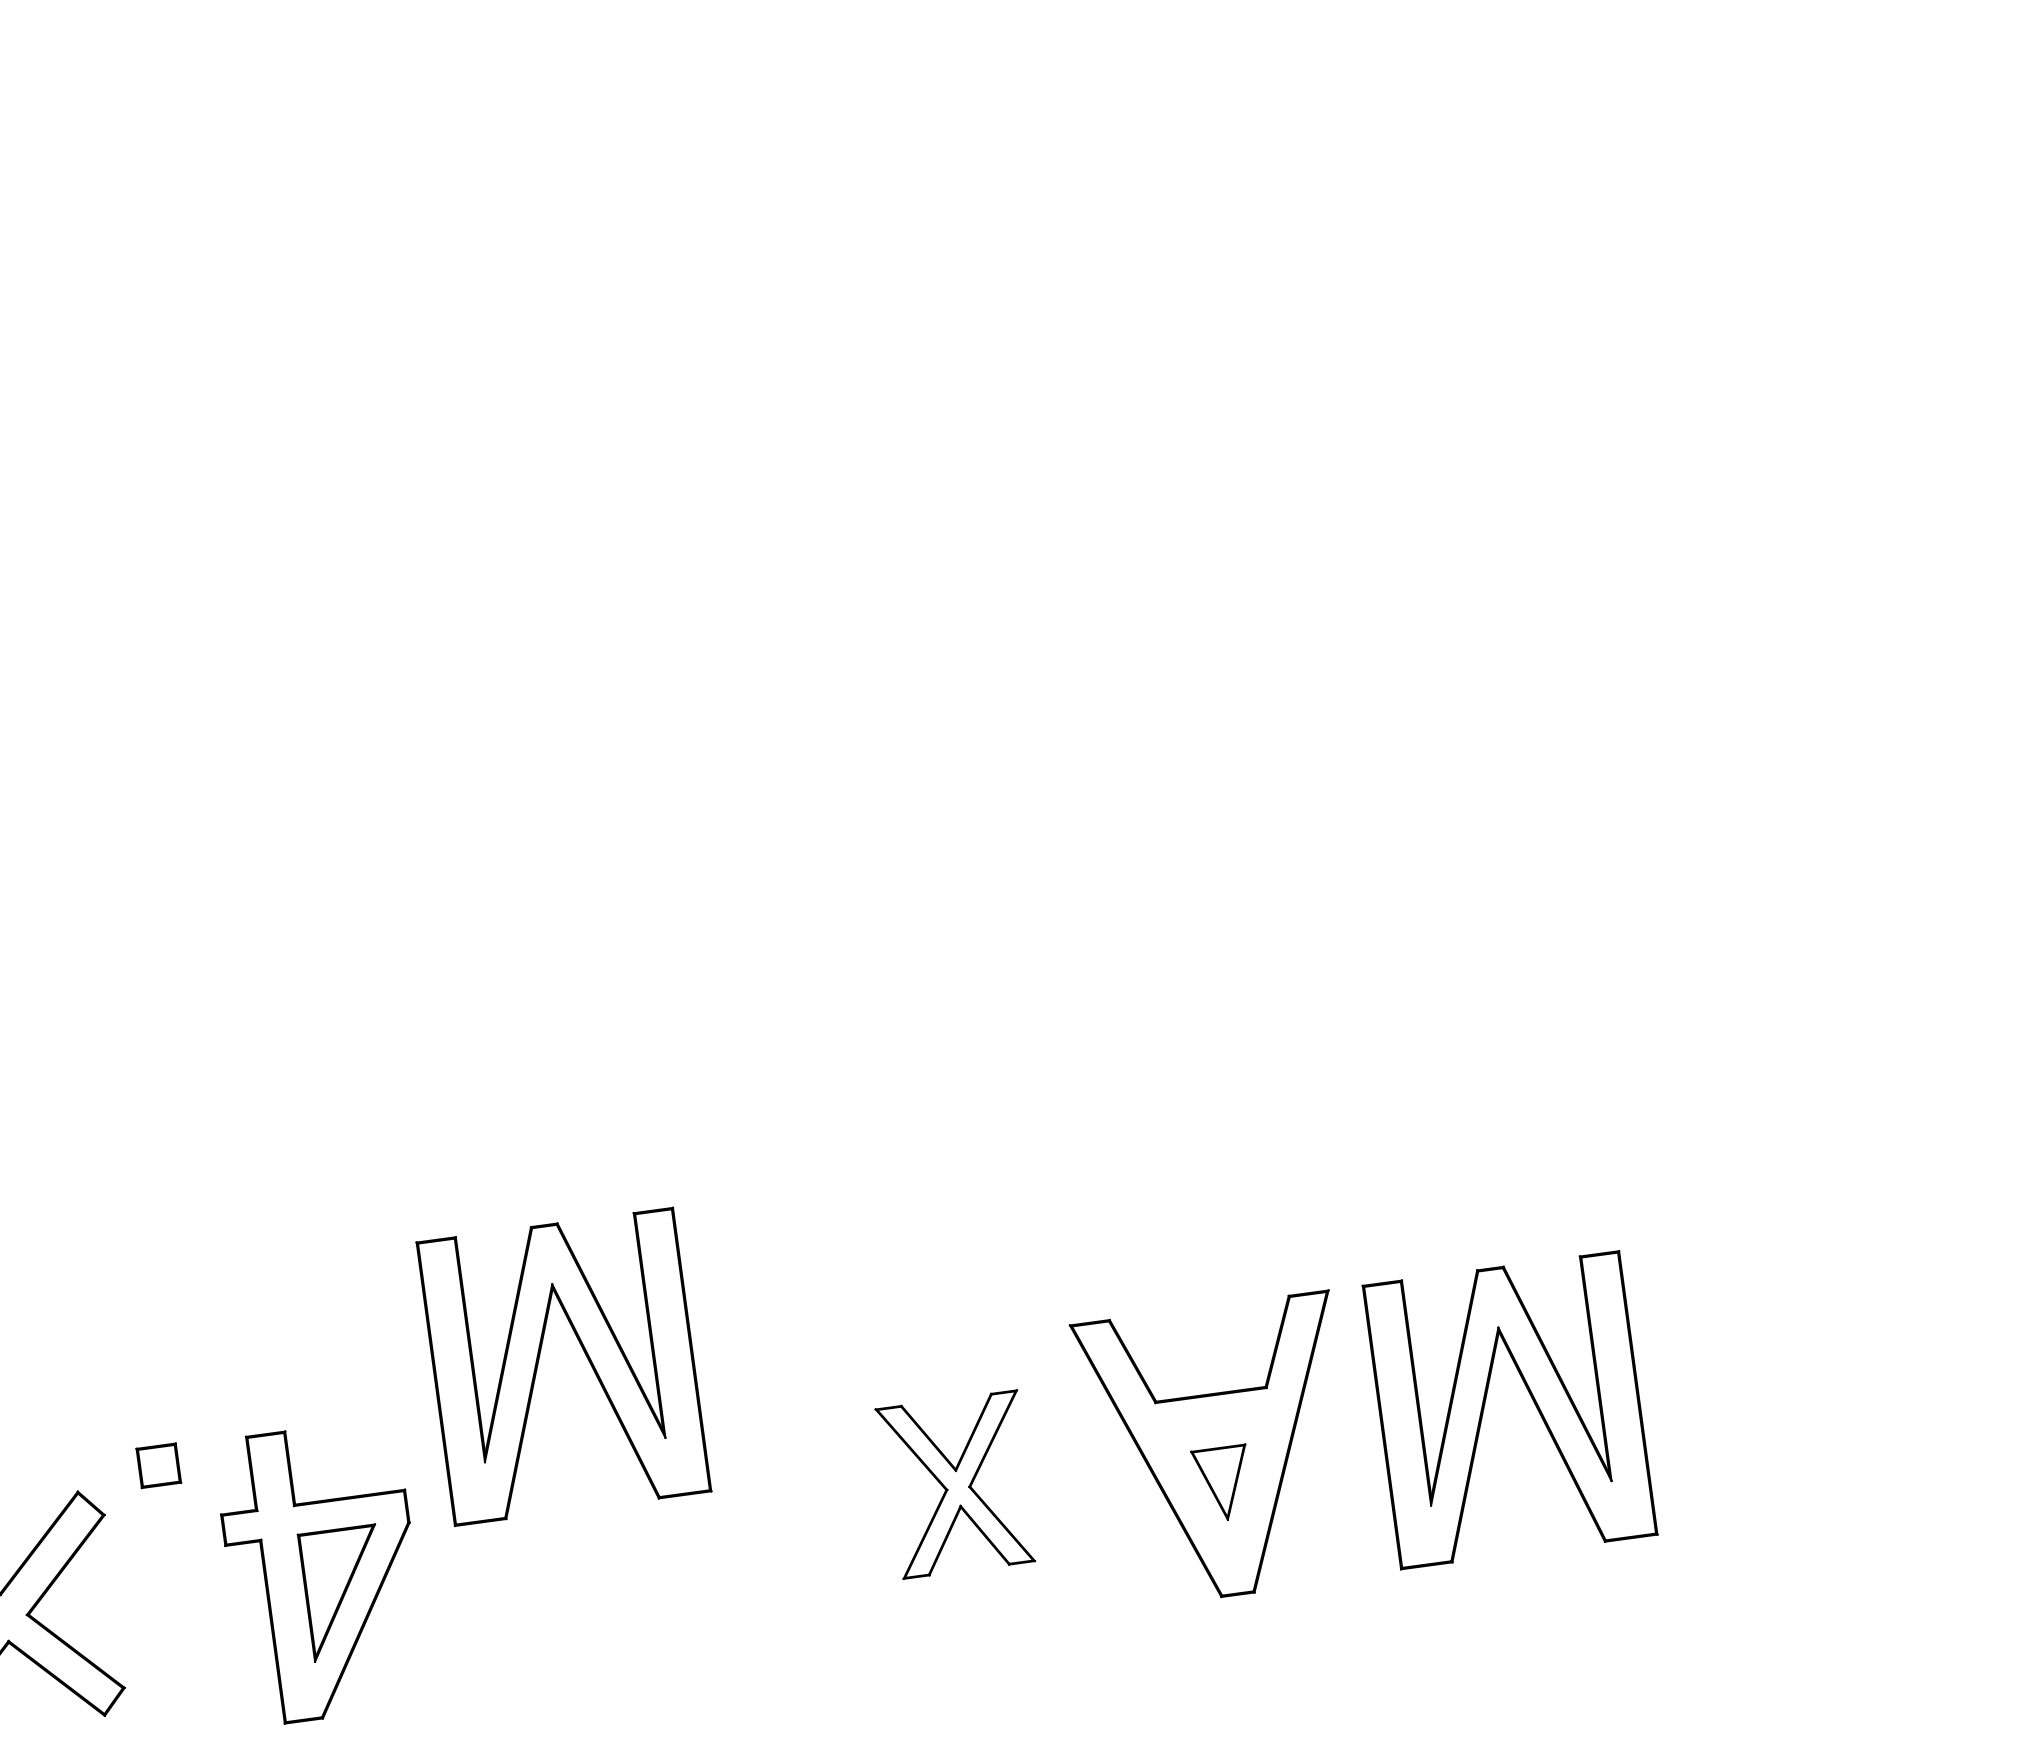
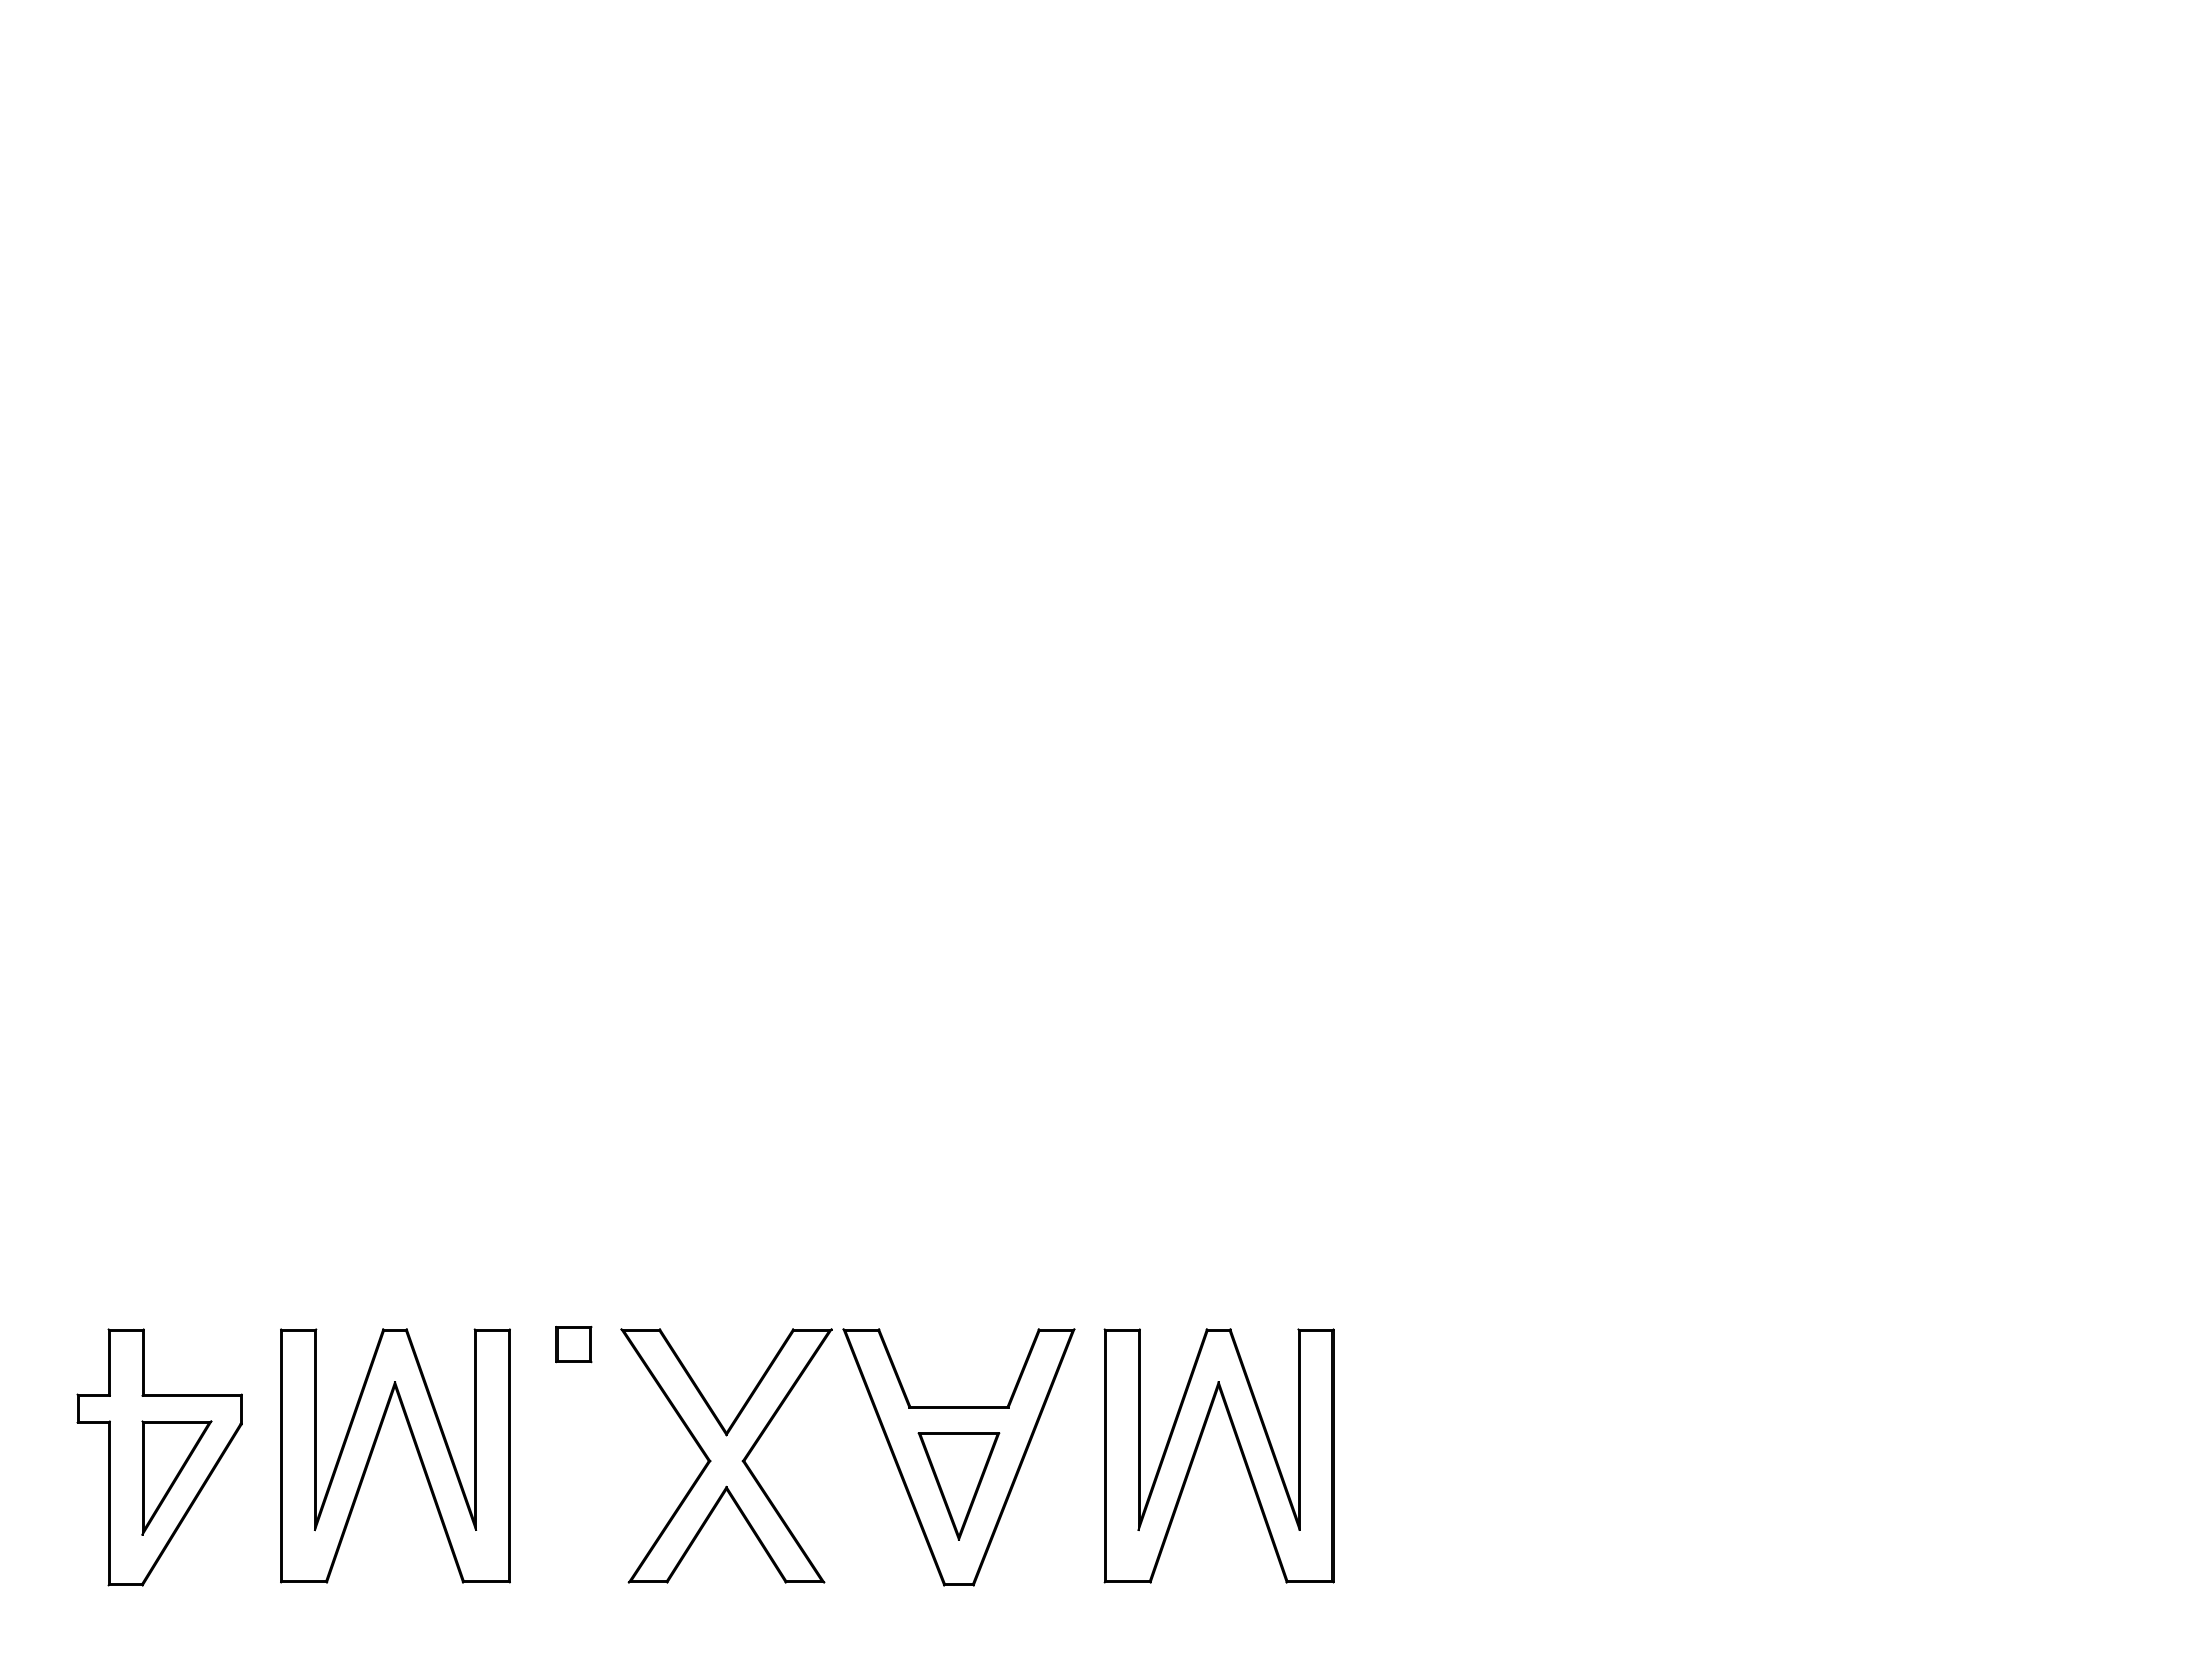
part: (585, 1355) -> (415, 1448), moved
part: (158, 1465) -> (573, 1344), moved
part: (957, 1484) -> (726, 1455), size x1.67
part: (1222, 1484) -> (958, 1486), size x1.67

